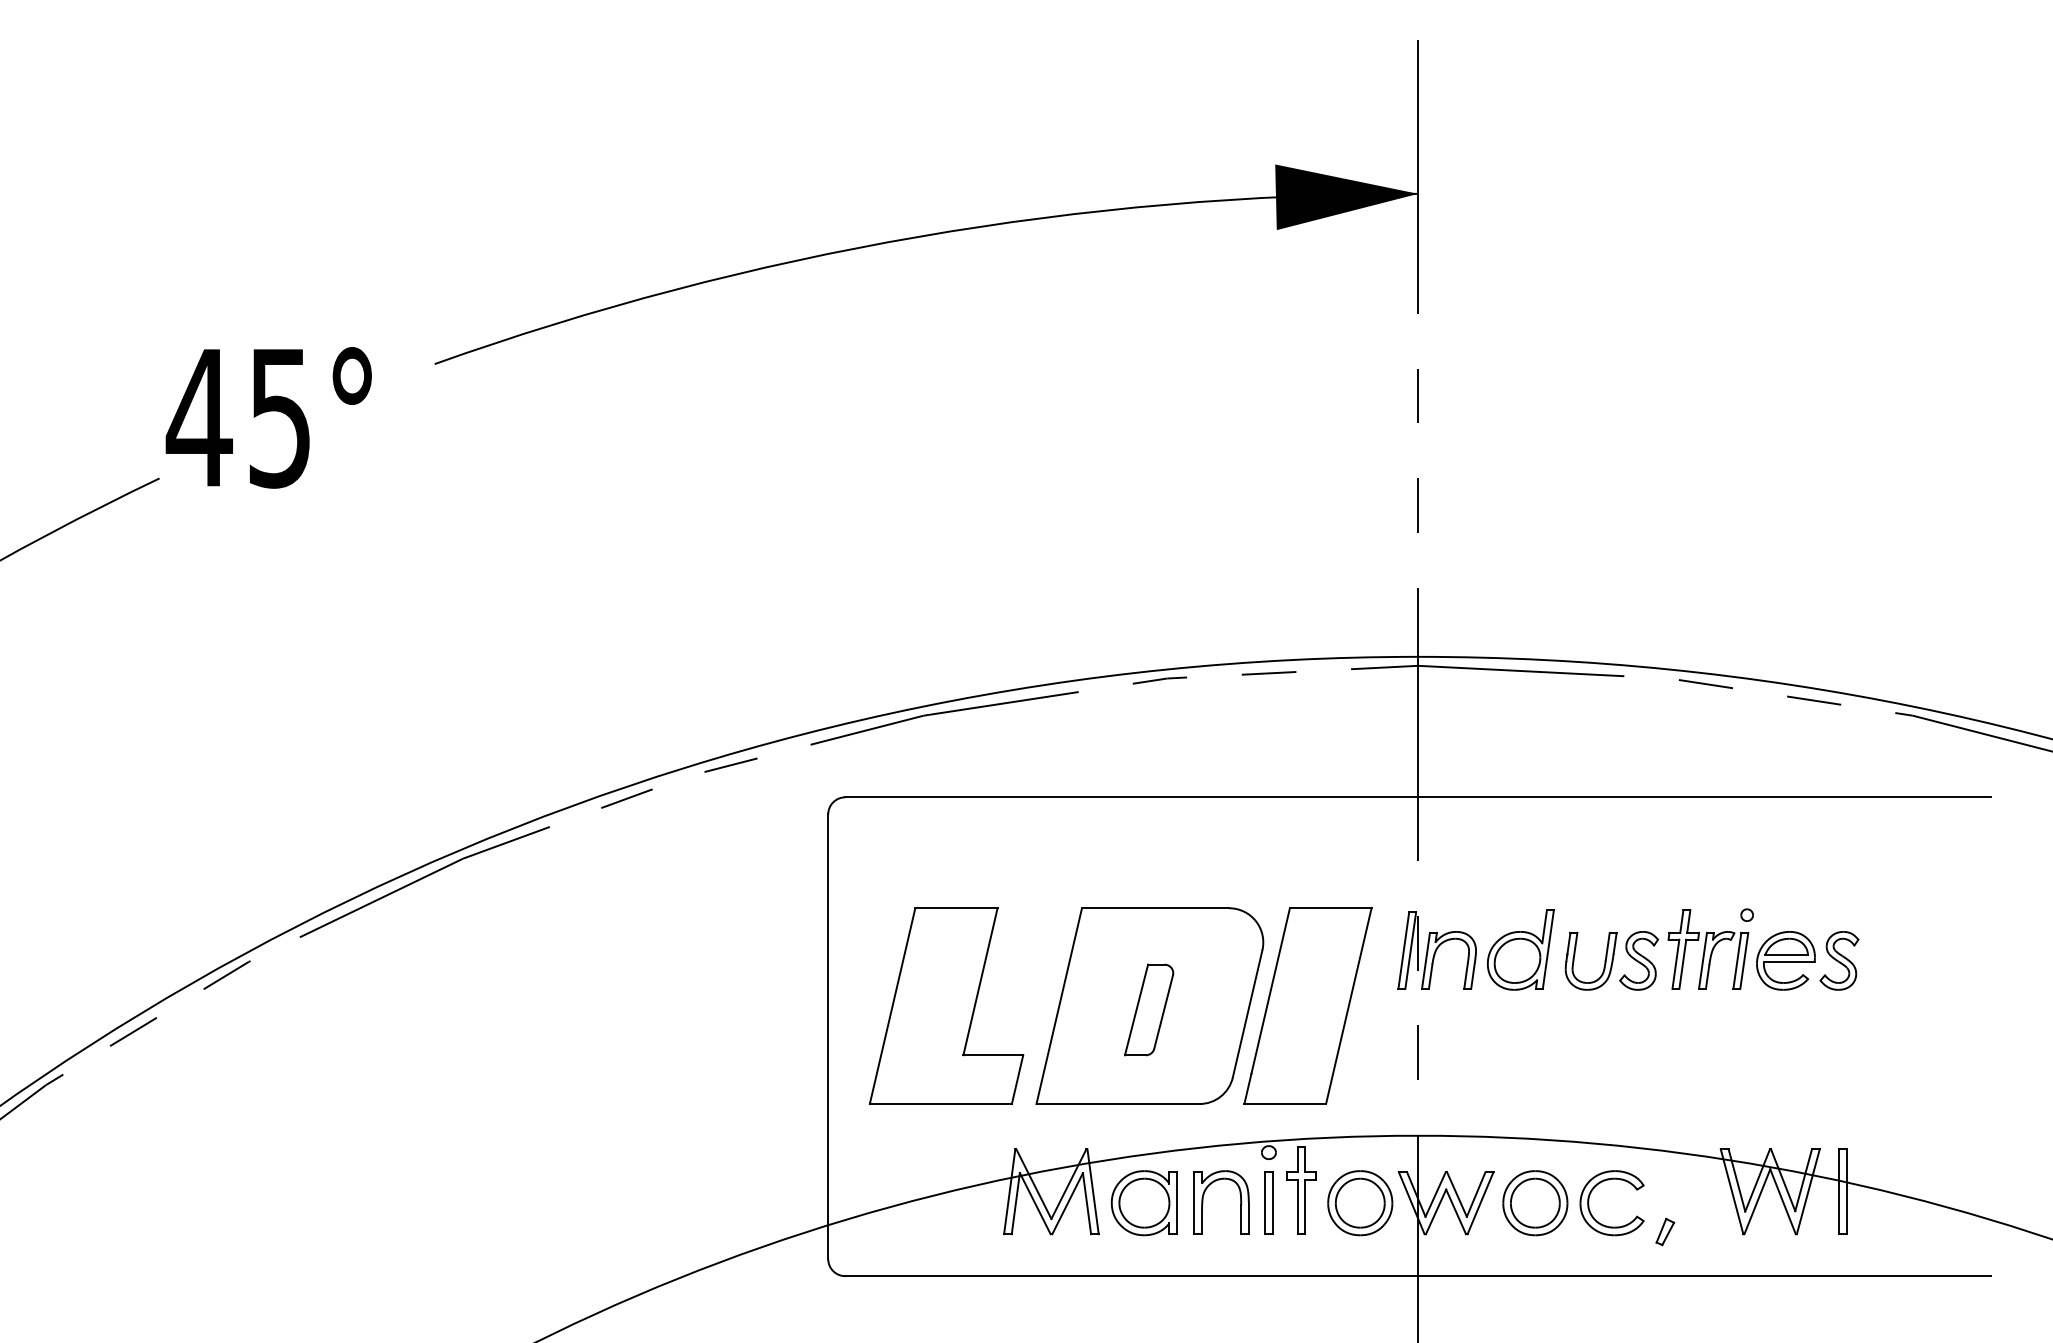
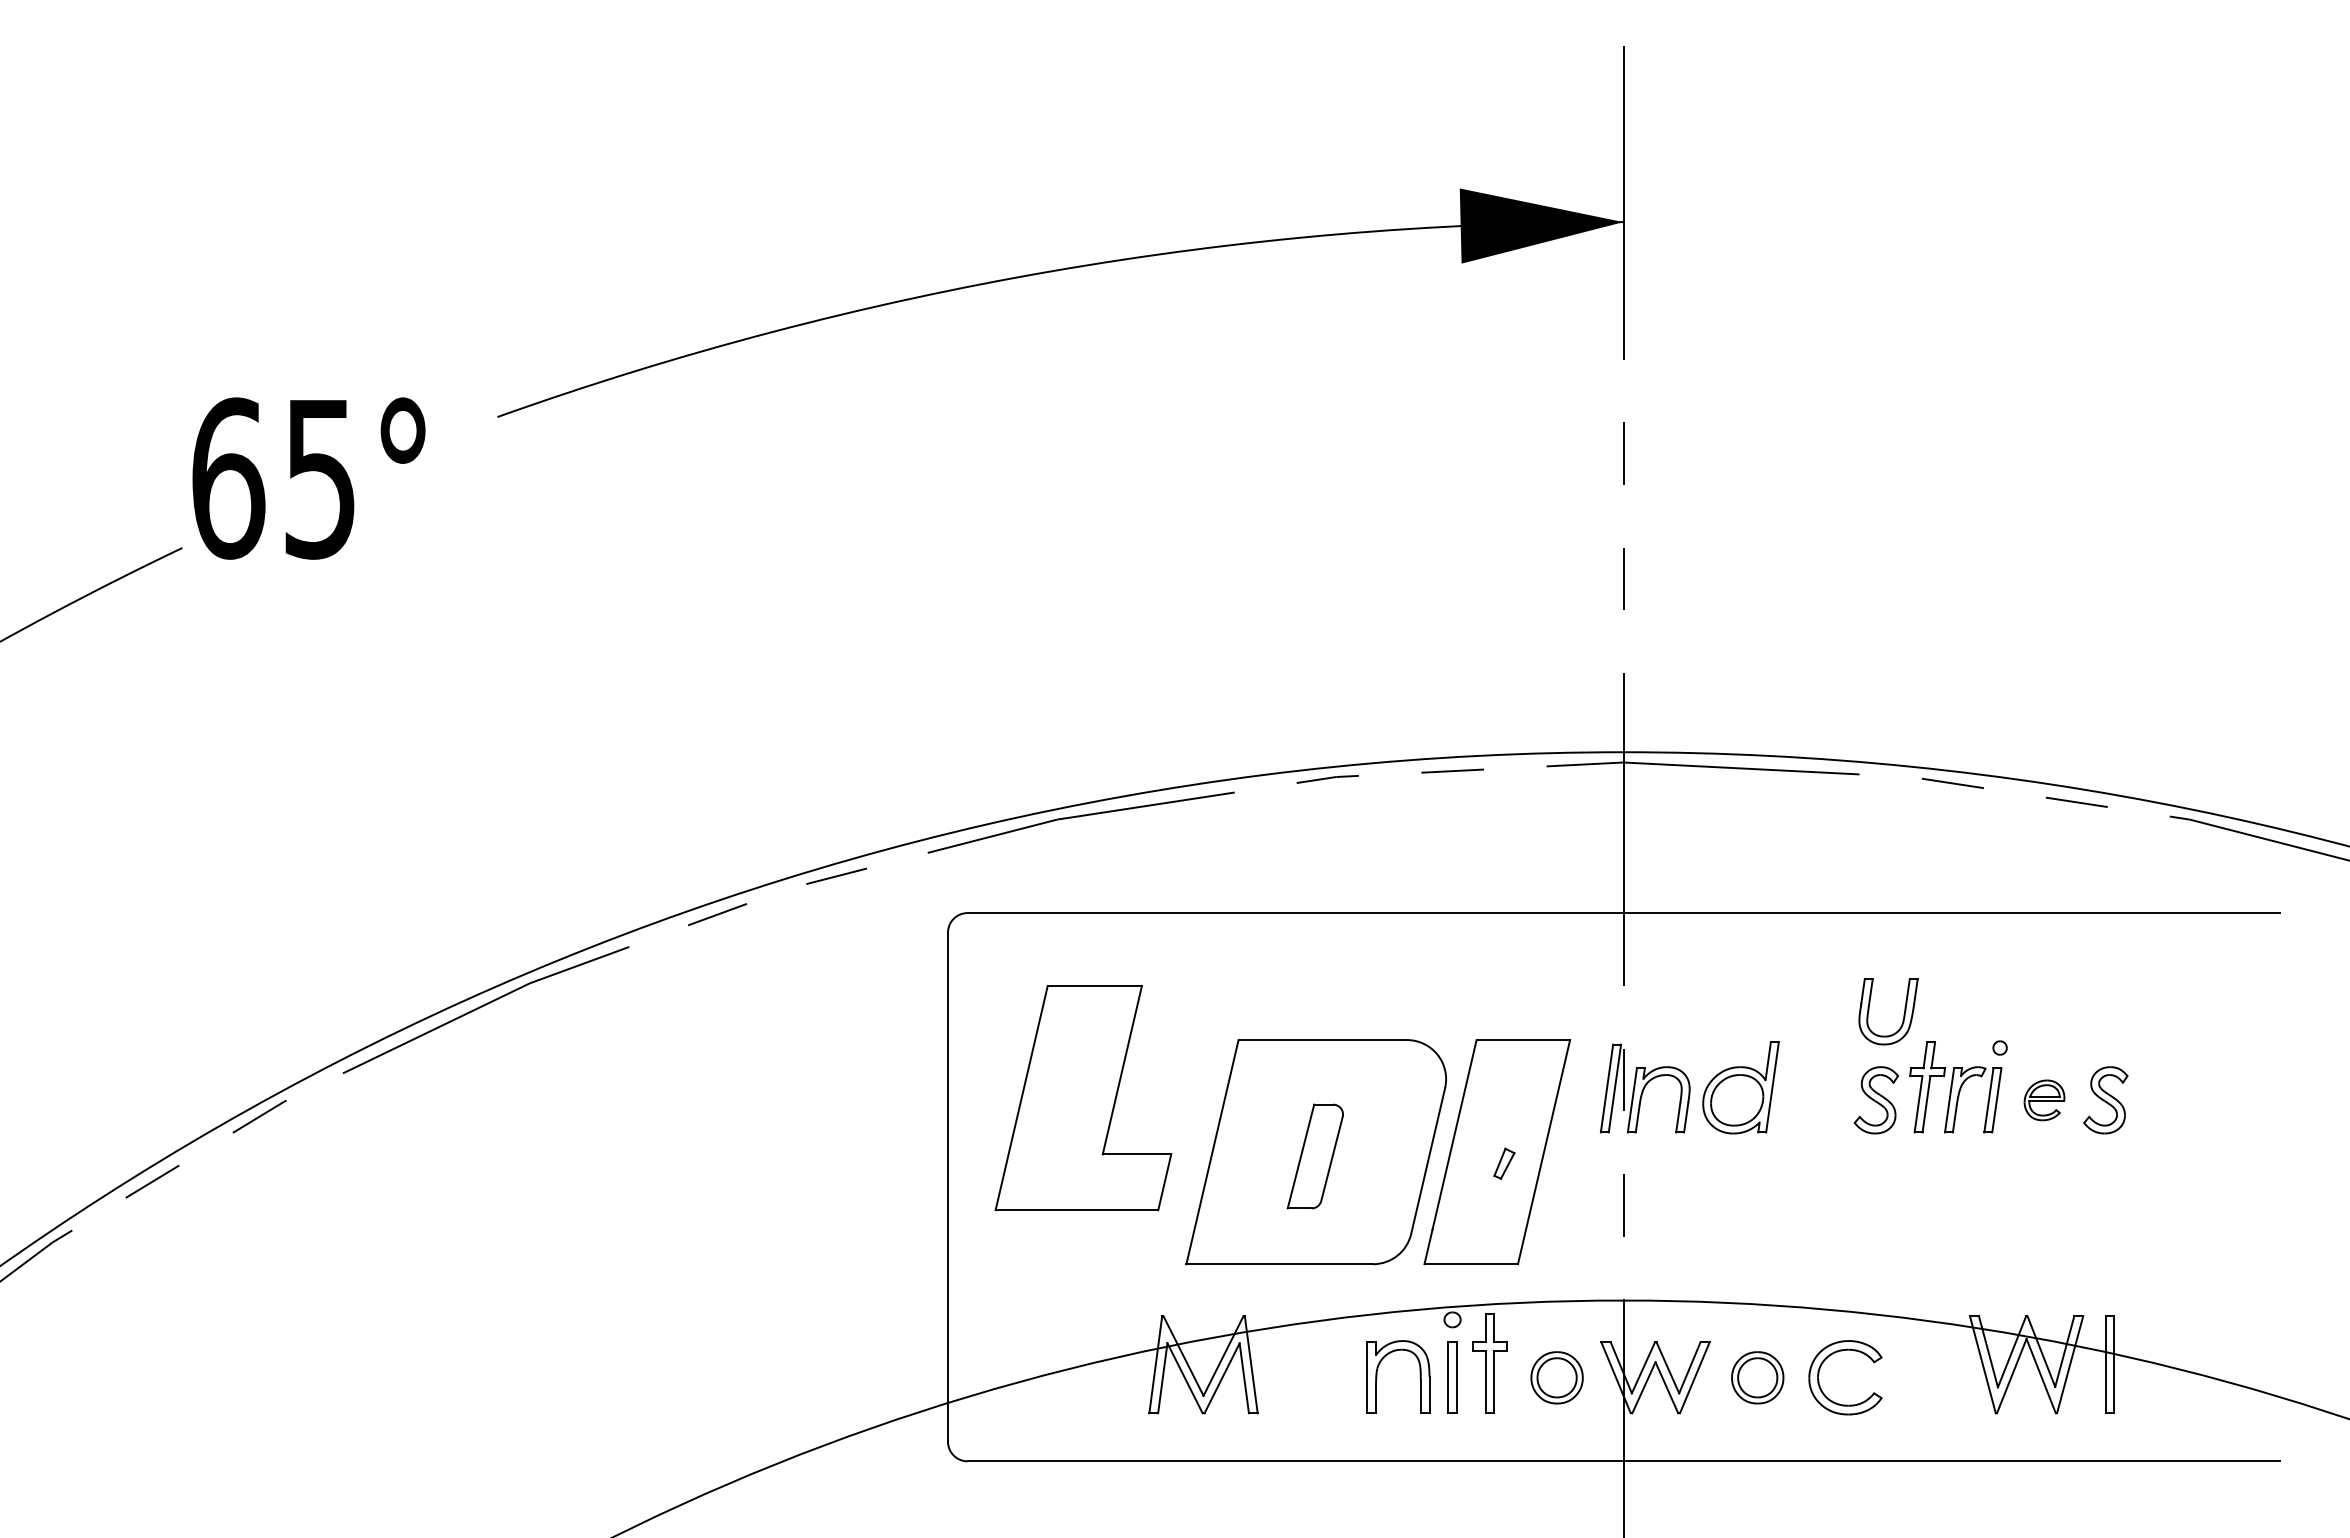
text: (198, 417) -> (227, 478), 45° -> 65°
part: (1785, 961) -> (2044, 1100), size x0.6
part: (1604, 963) -> (1903, 1014), moved
part: (946, 1006) -> (1083, 1098), moved
part: (1143, 1202) -> (1309, 1377), removed
part: (1359, 1202) -> (1556, 1377), size x0.7
part: (1535, 1202) -> (1757, 1377), size x0.7
part: (1665, 1231) -> (1504, 1163), moved

